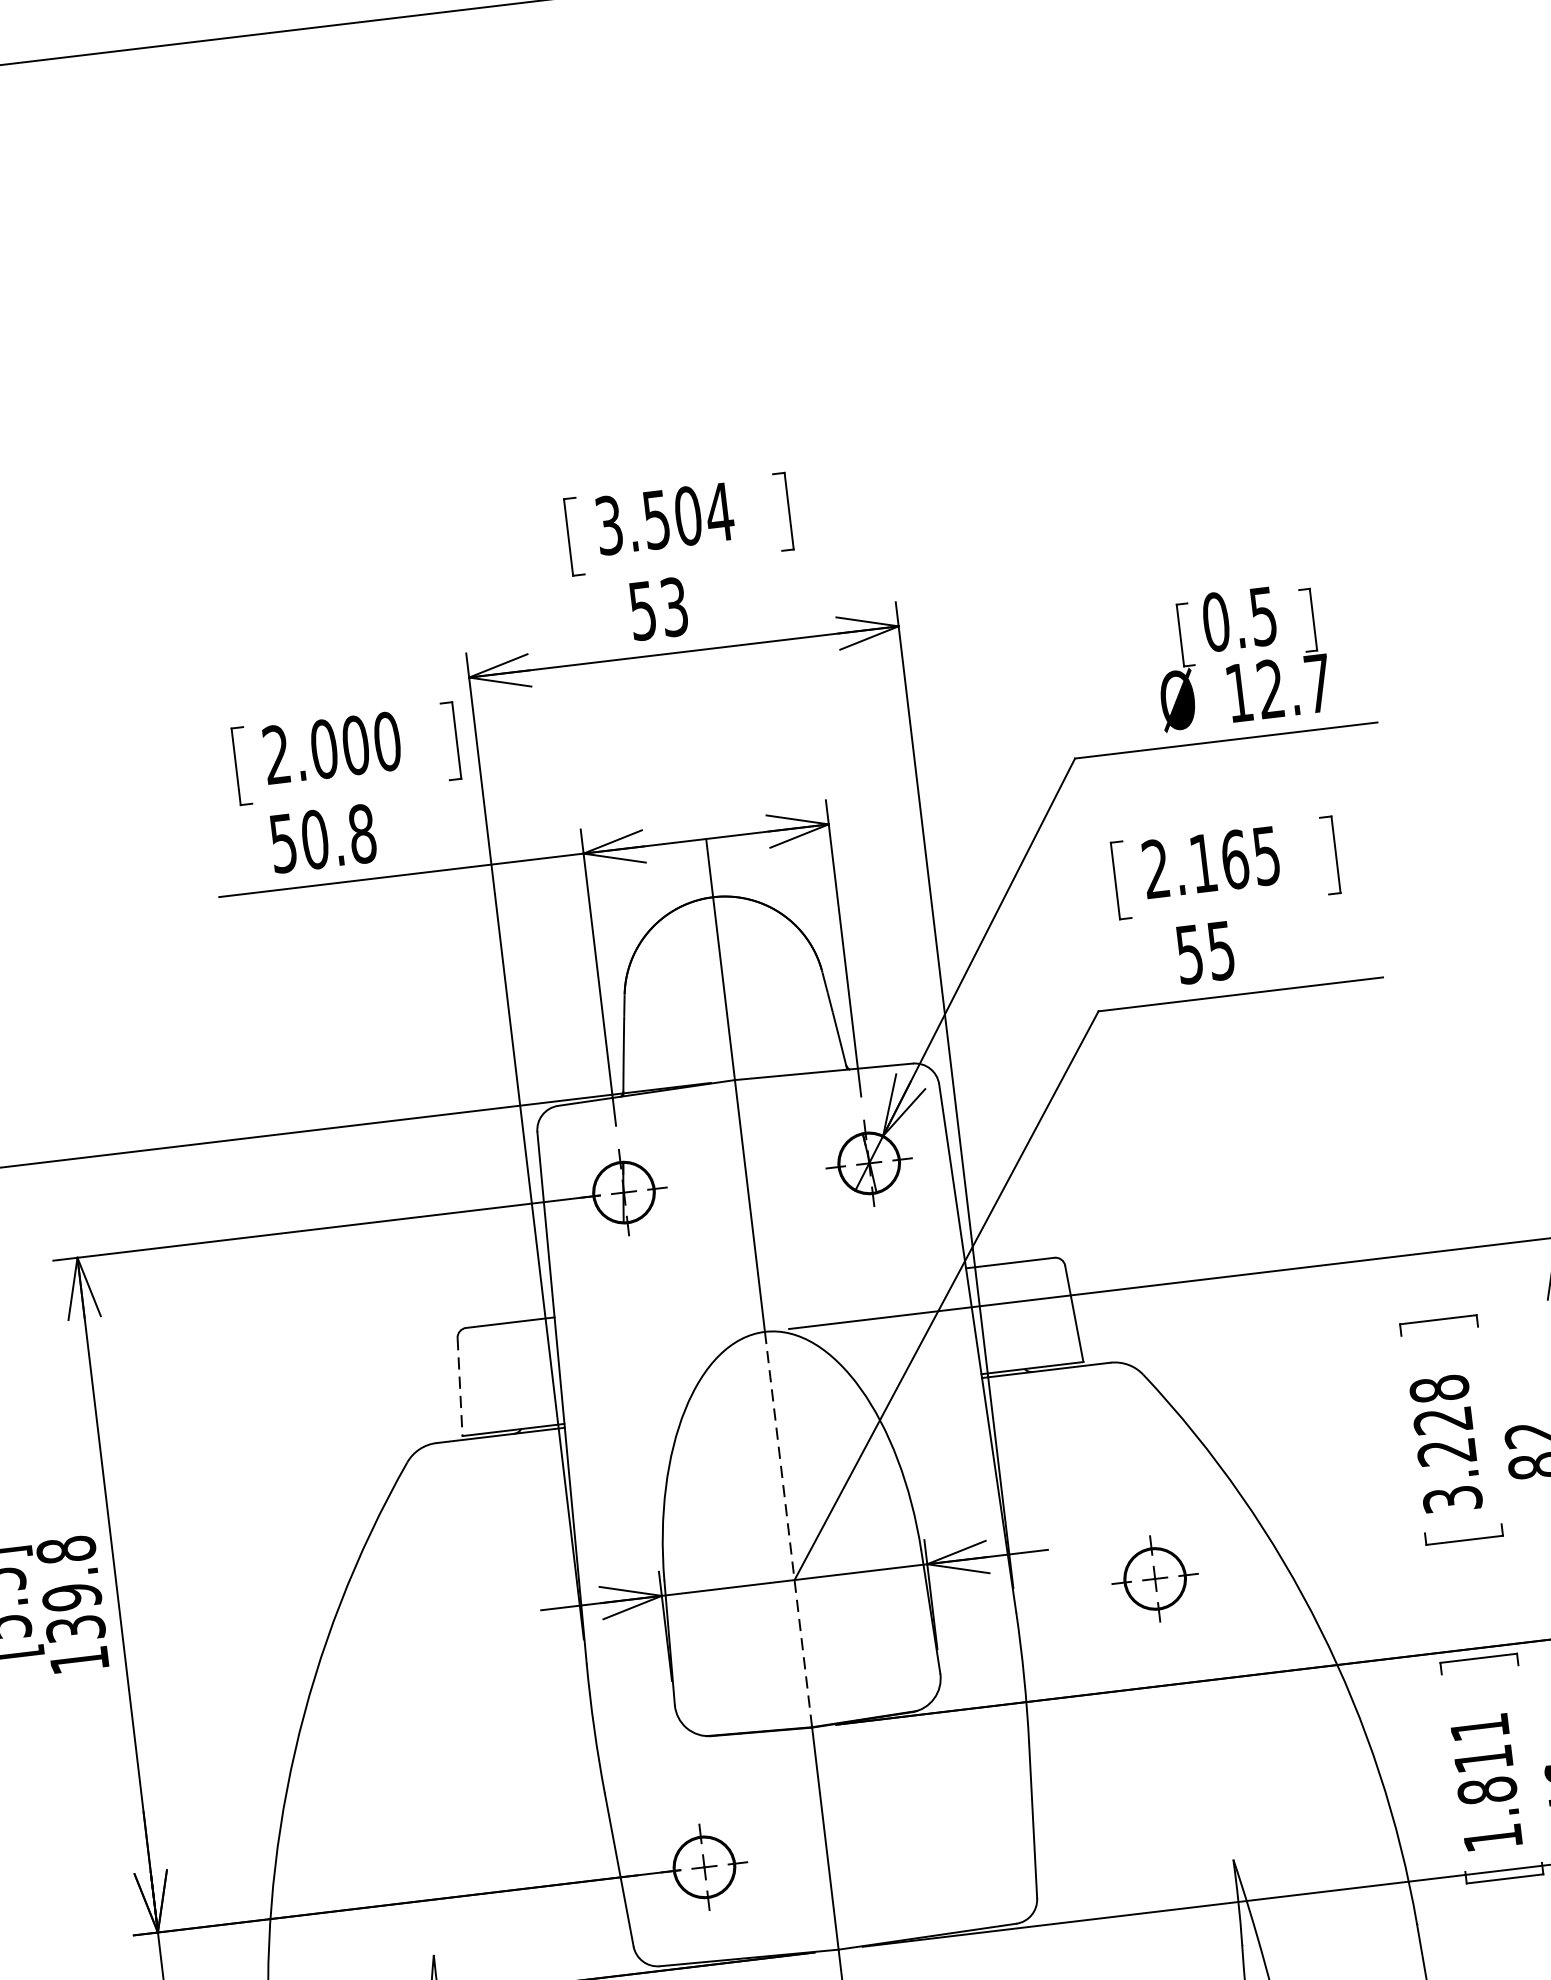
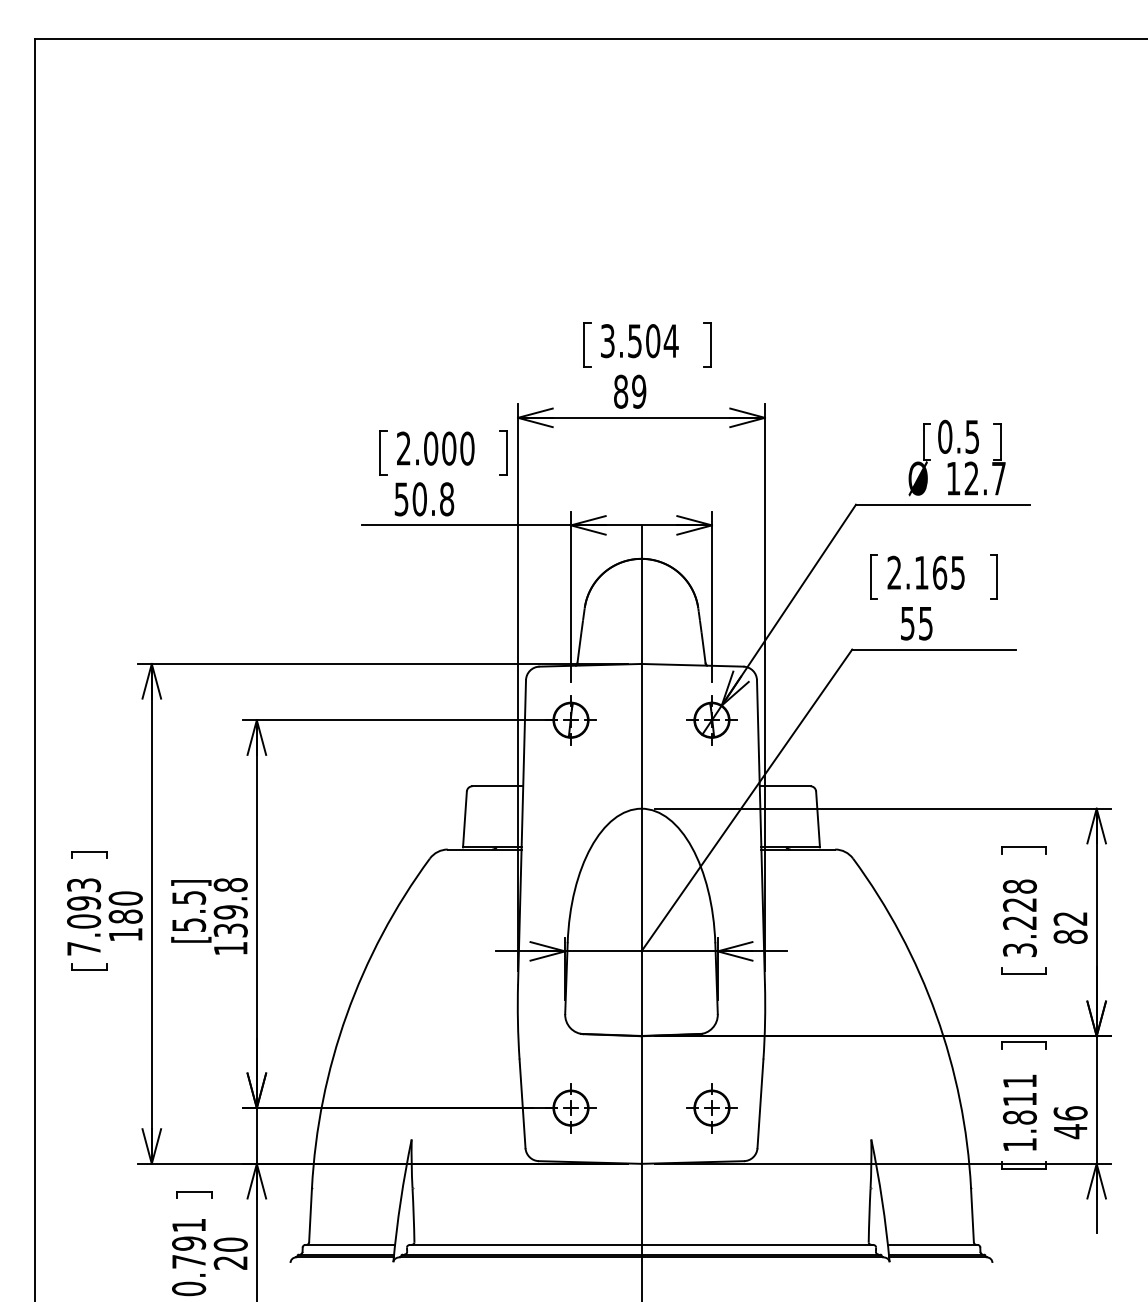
text: (659, 608) -> (630, 391), 53 -> 89
line: (459, 1387) -> (464, 819), dashed -> solid
line: (788, 1529) -> (641, 922), dashed -> solid
part: (1154, 1579) -> (711, 1108), moved

